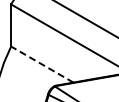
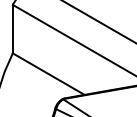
line: (41, 64) -> (47, 74), dashed -> solid

